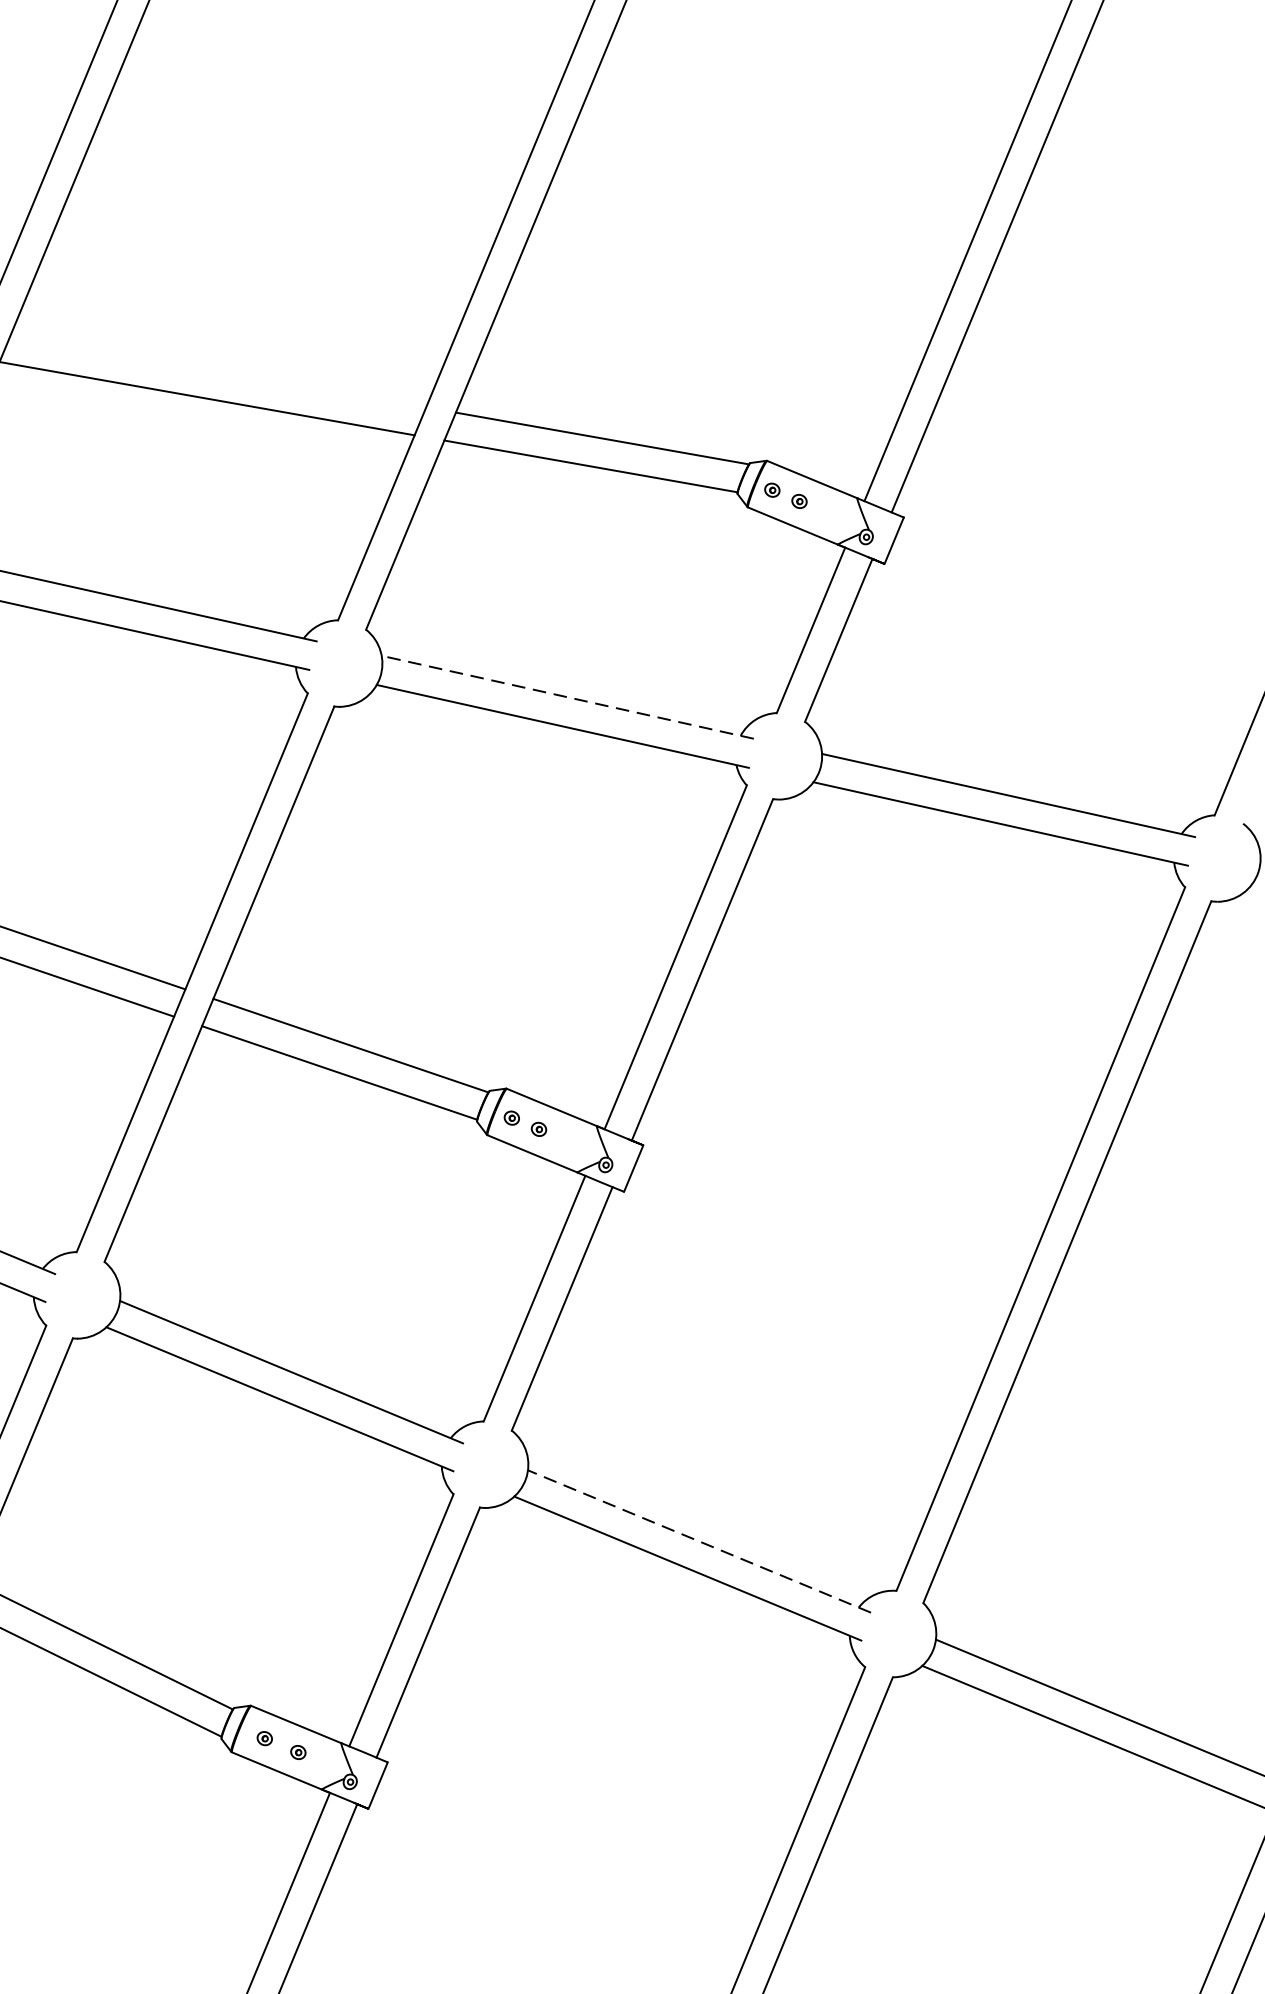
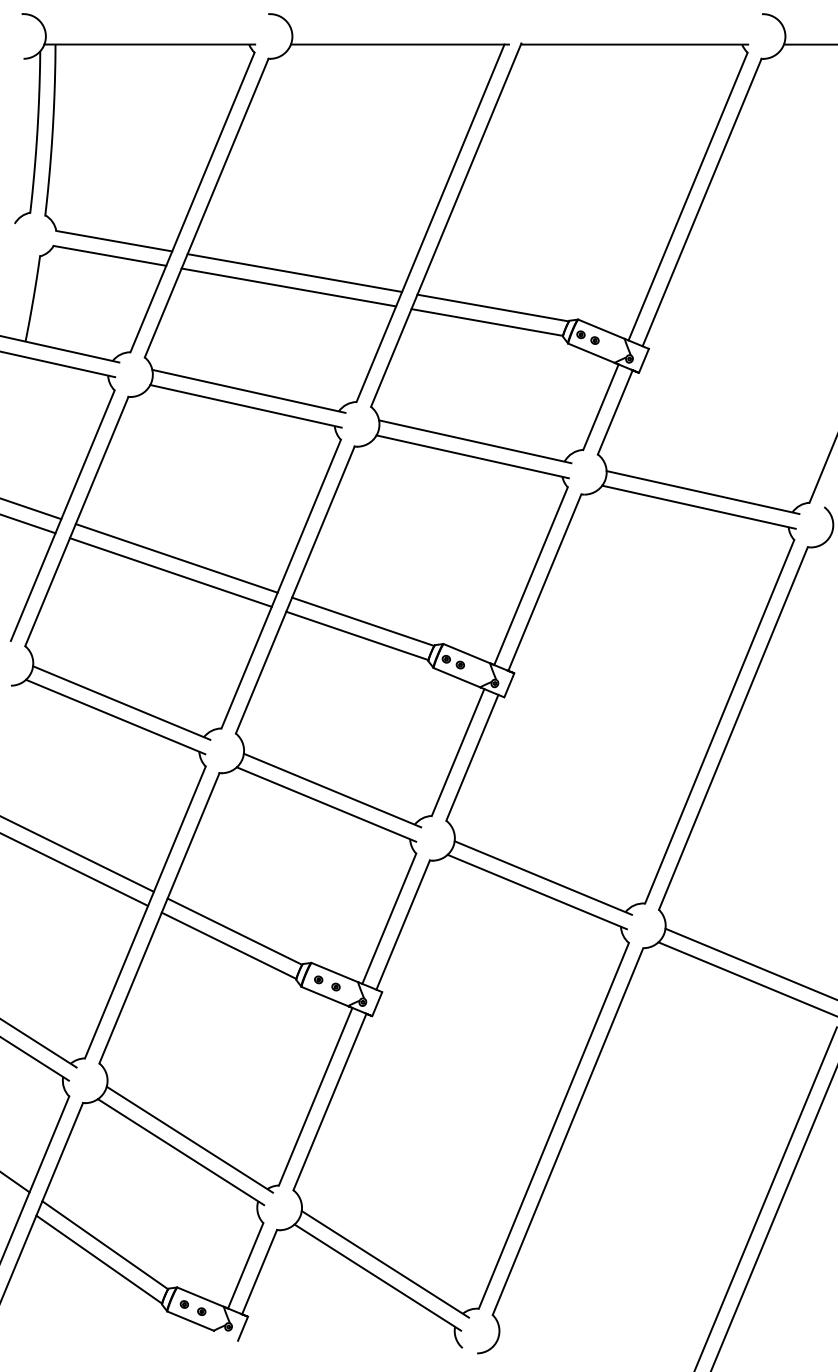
line: (217, 369) -> (294, 272), added
line: (566, 696) -> (474, 441), dashed -> solid
line: (699, 1542) -> (543, 878), dashed -> solid

